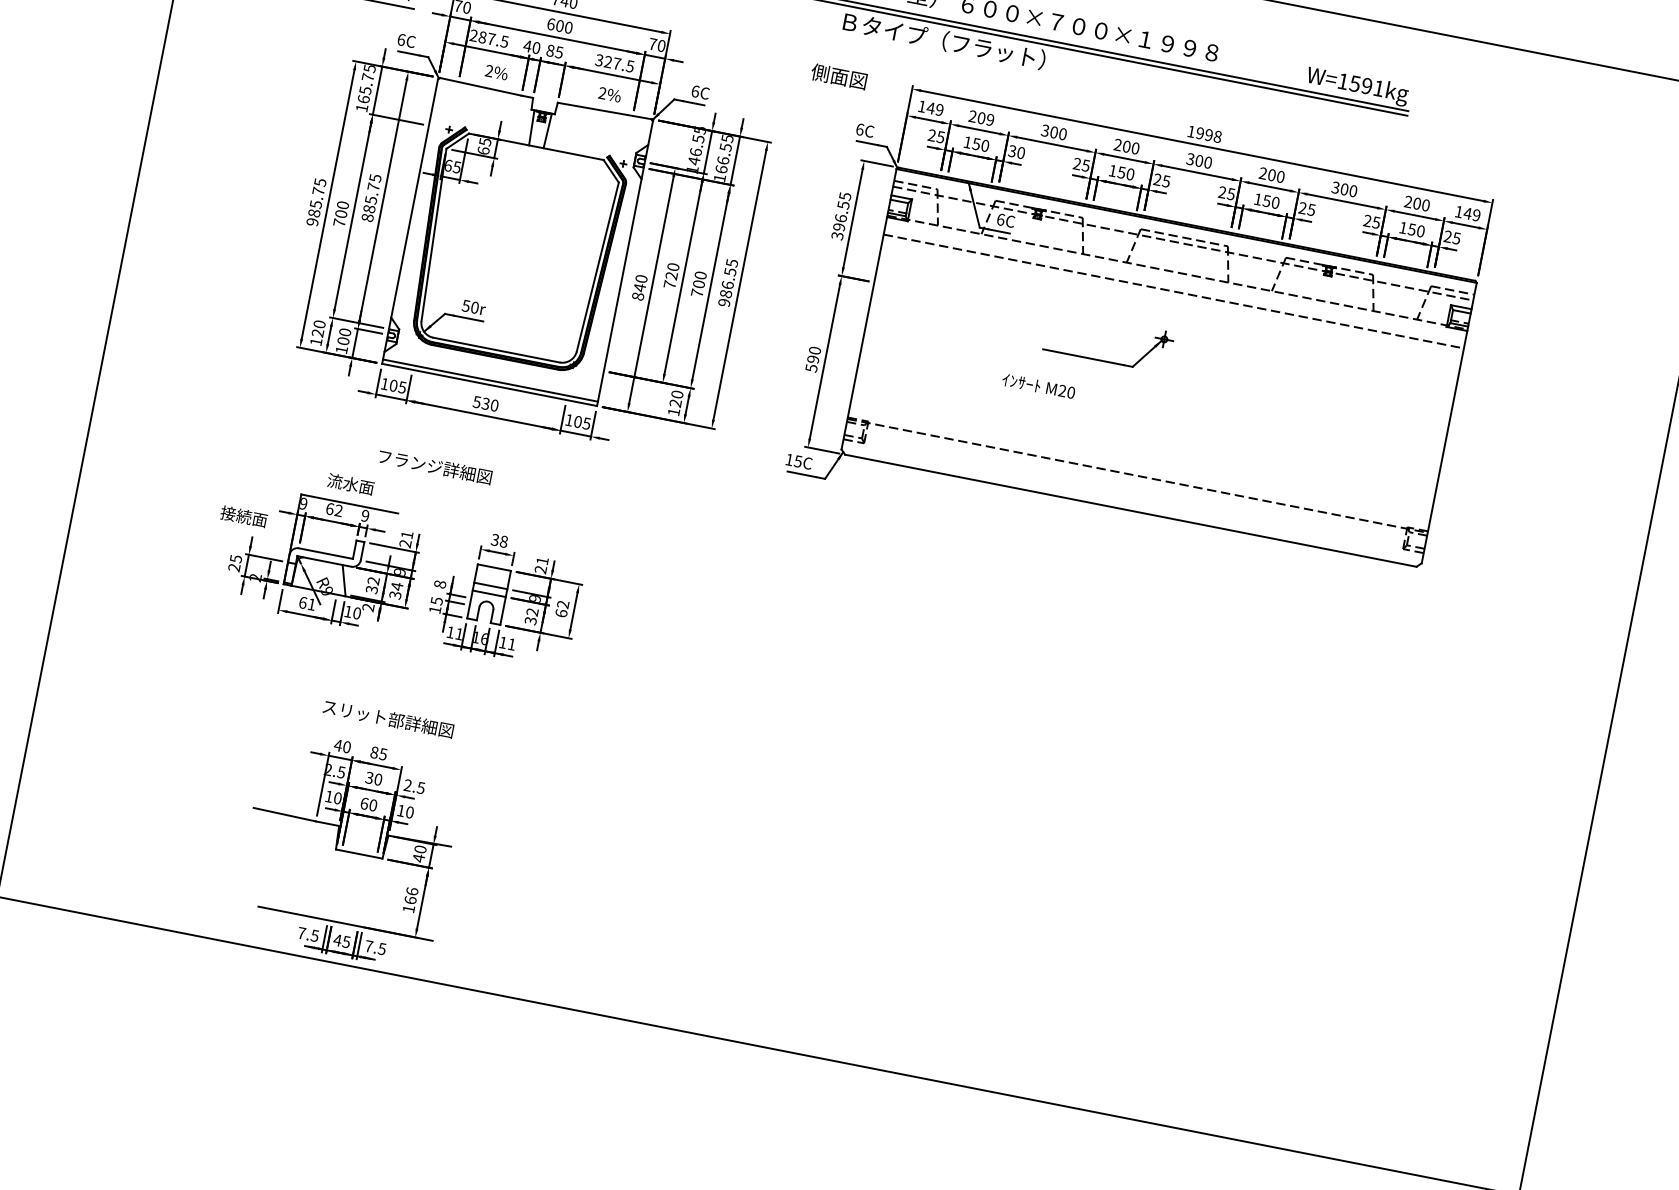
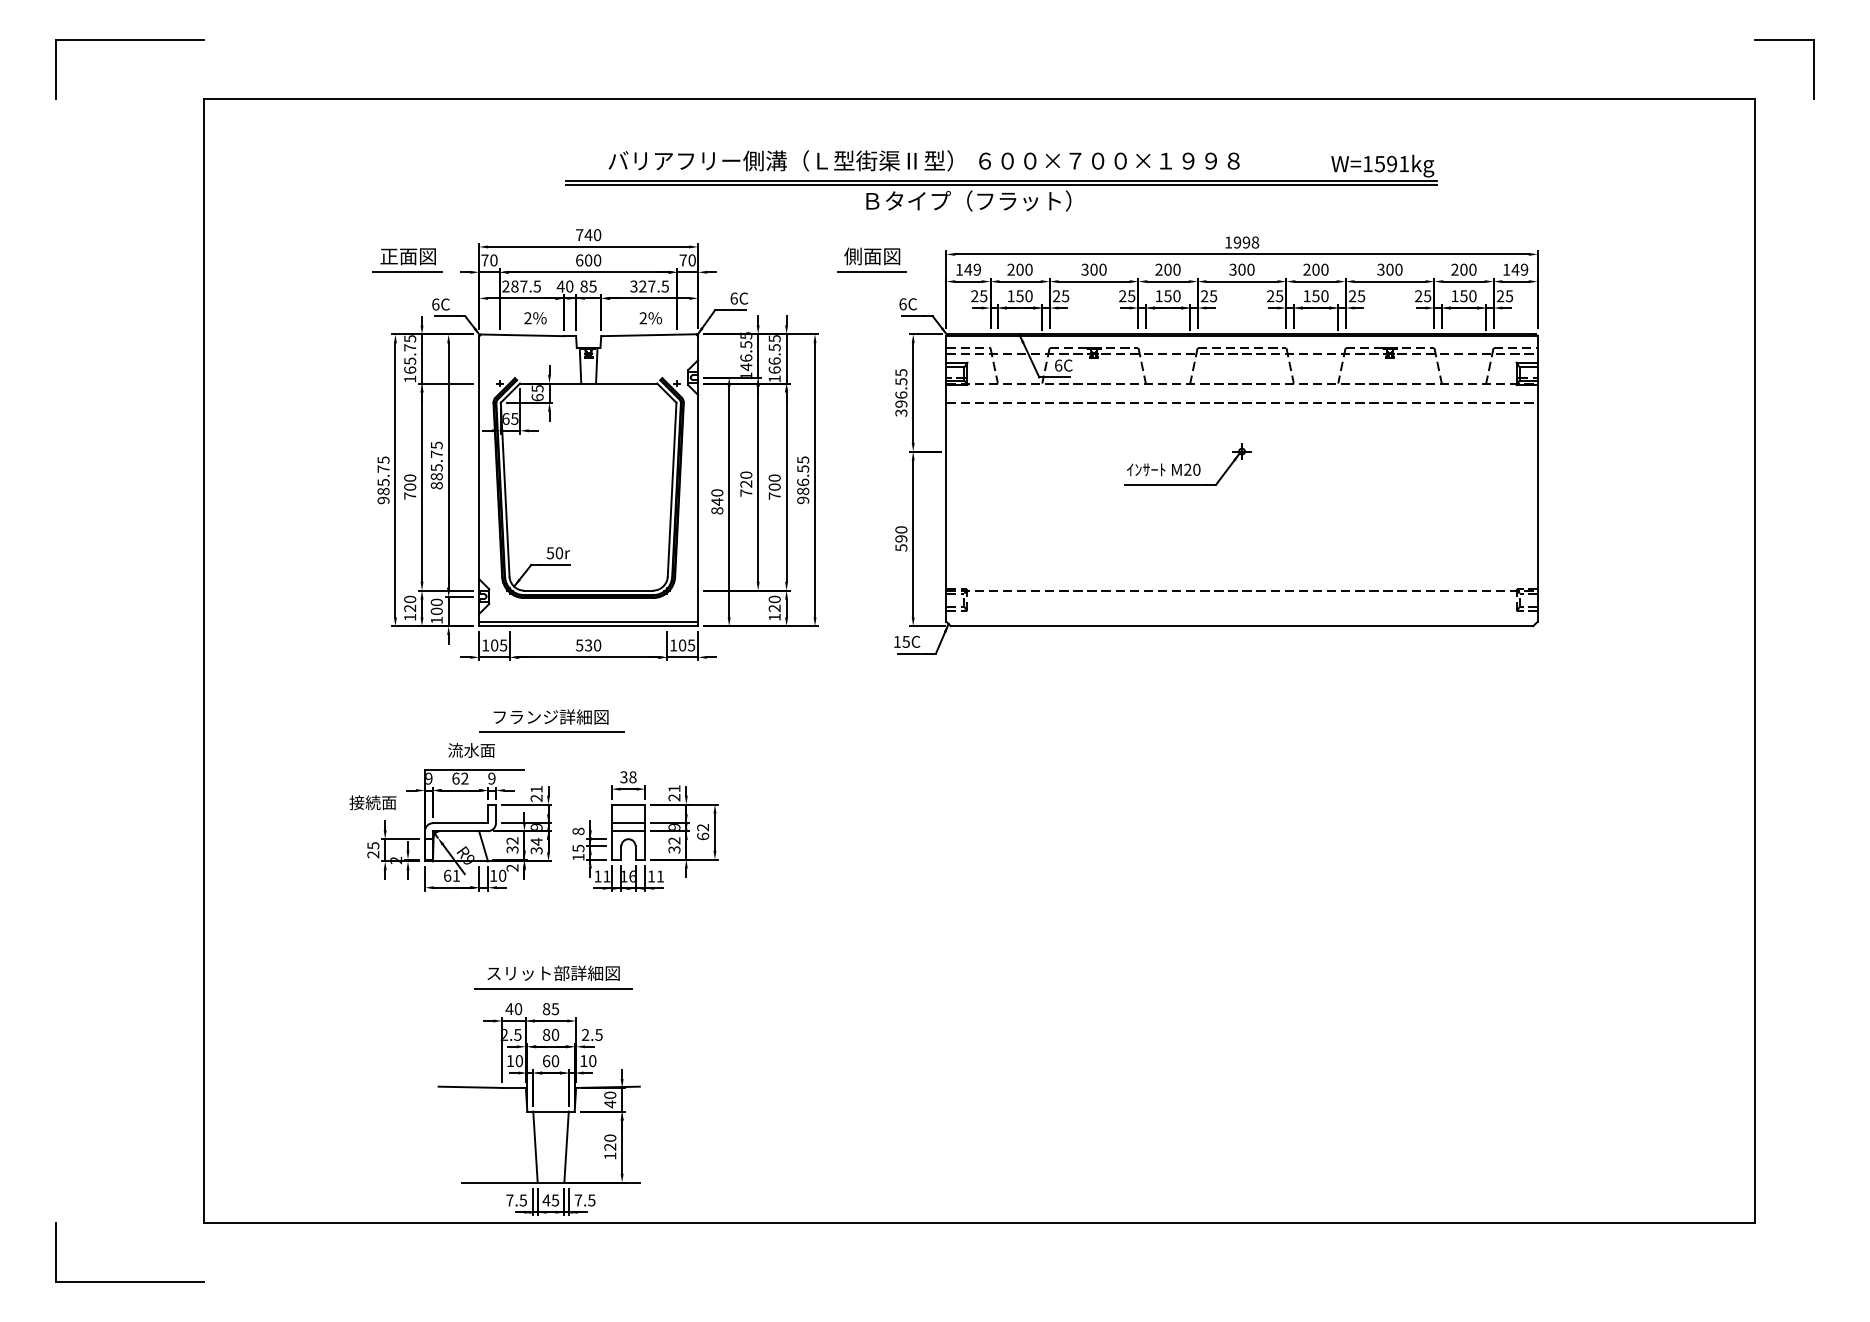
line: (835, 91) -> (871, 271), added
text: (989, 119) -> (1028, 269), 209 -> 200
text: (1016, 152) -> (1060, 296), 30 -> 25
text: (1038, 385) -> (1163, 469), moved
line: (432, 482) -> (551, 732), added
line: (385, 733) -> (553, 988), added
text: (369, 777) -> (546, 1034), 30 -> 80
line: (337, 885) -> (535, 1146), added
line: (367, 891) -> (566, 1146), added
text: (411, 895) -> (610, 1142), 166 -> 120

